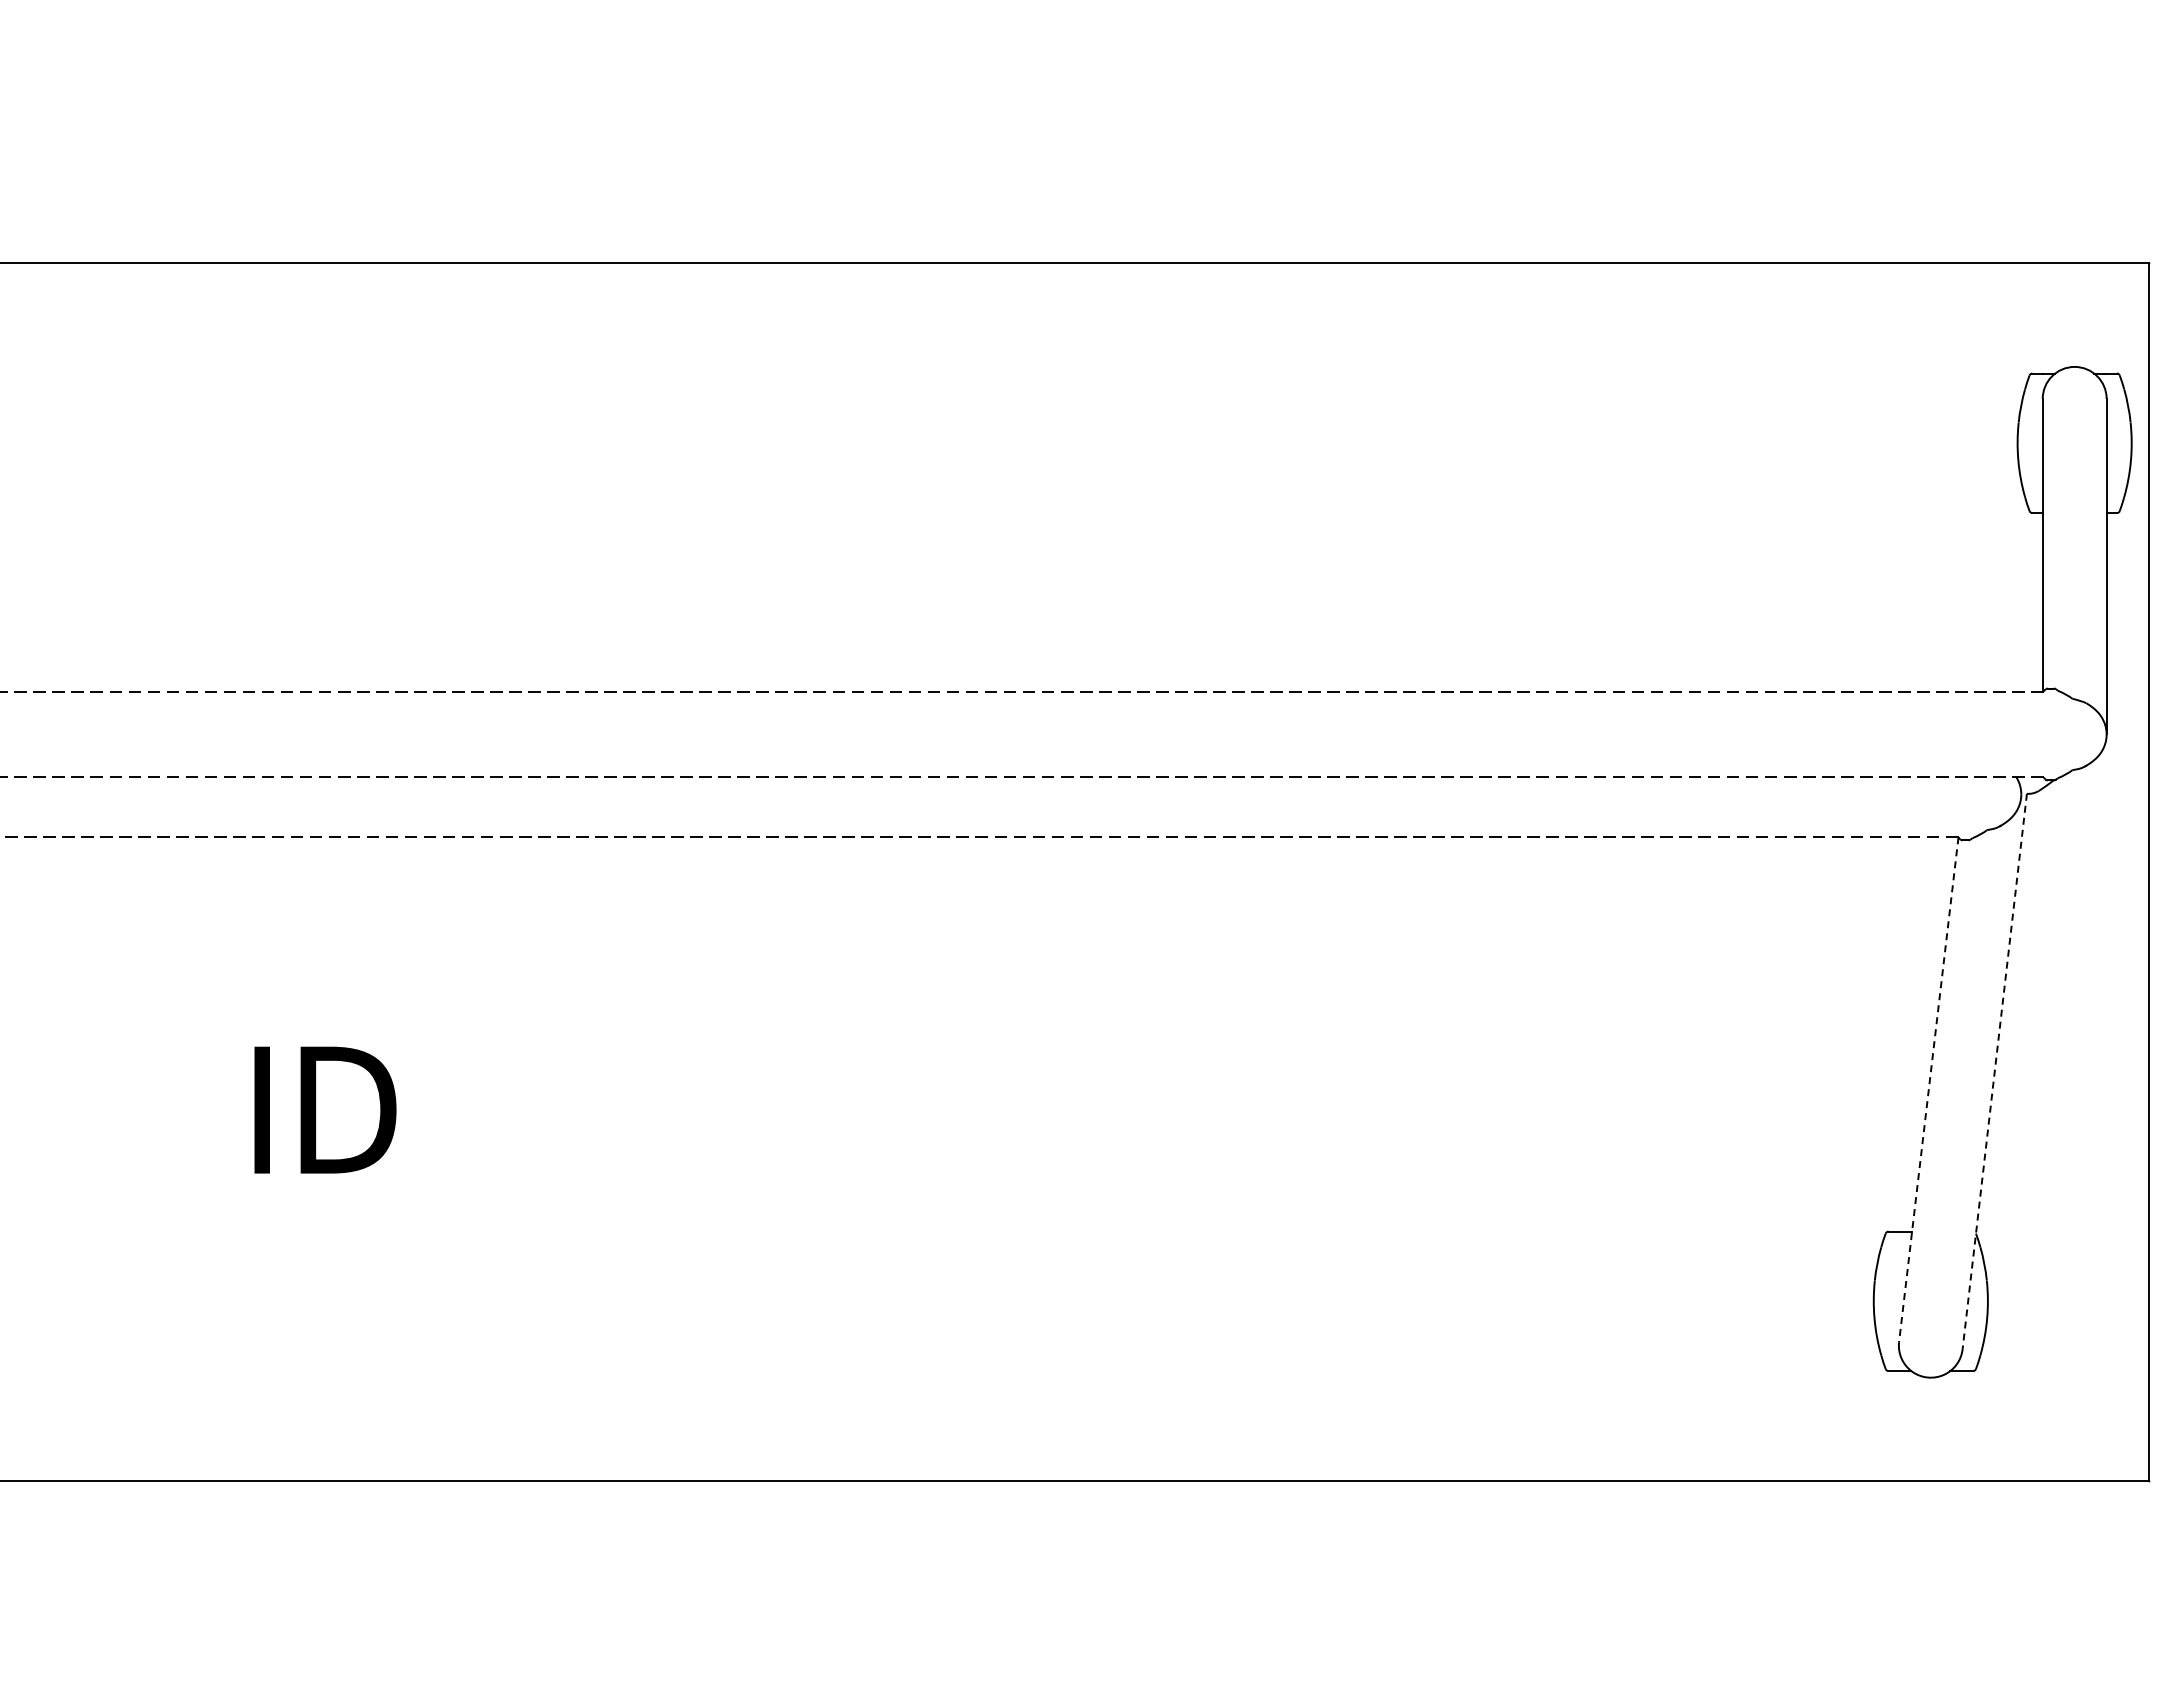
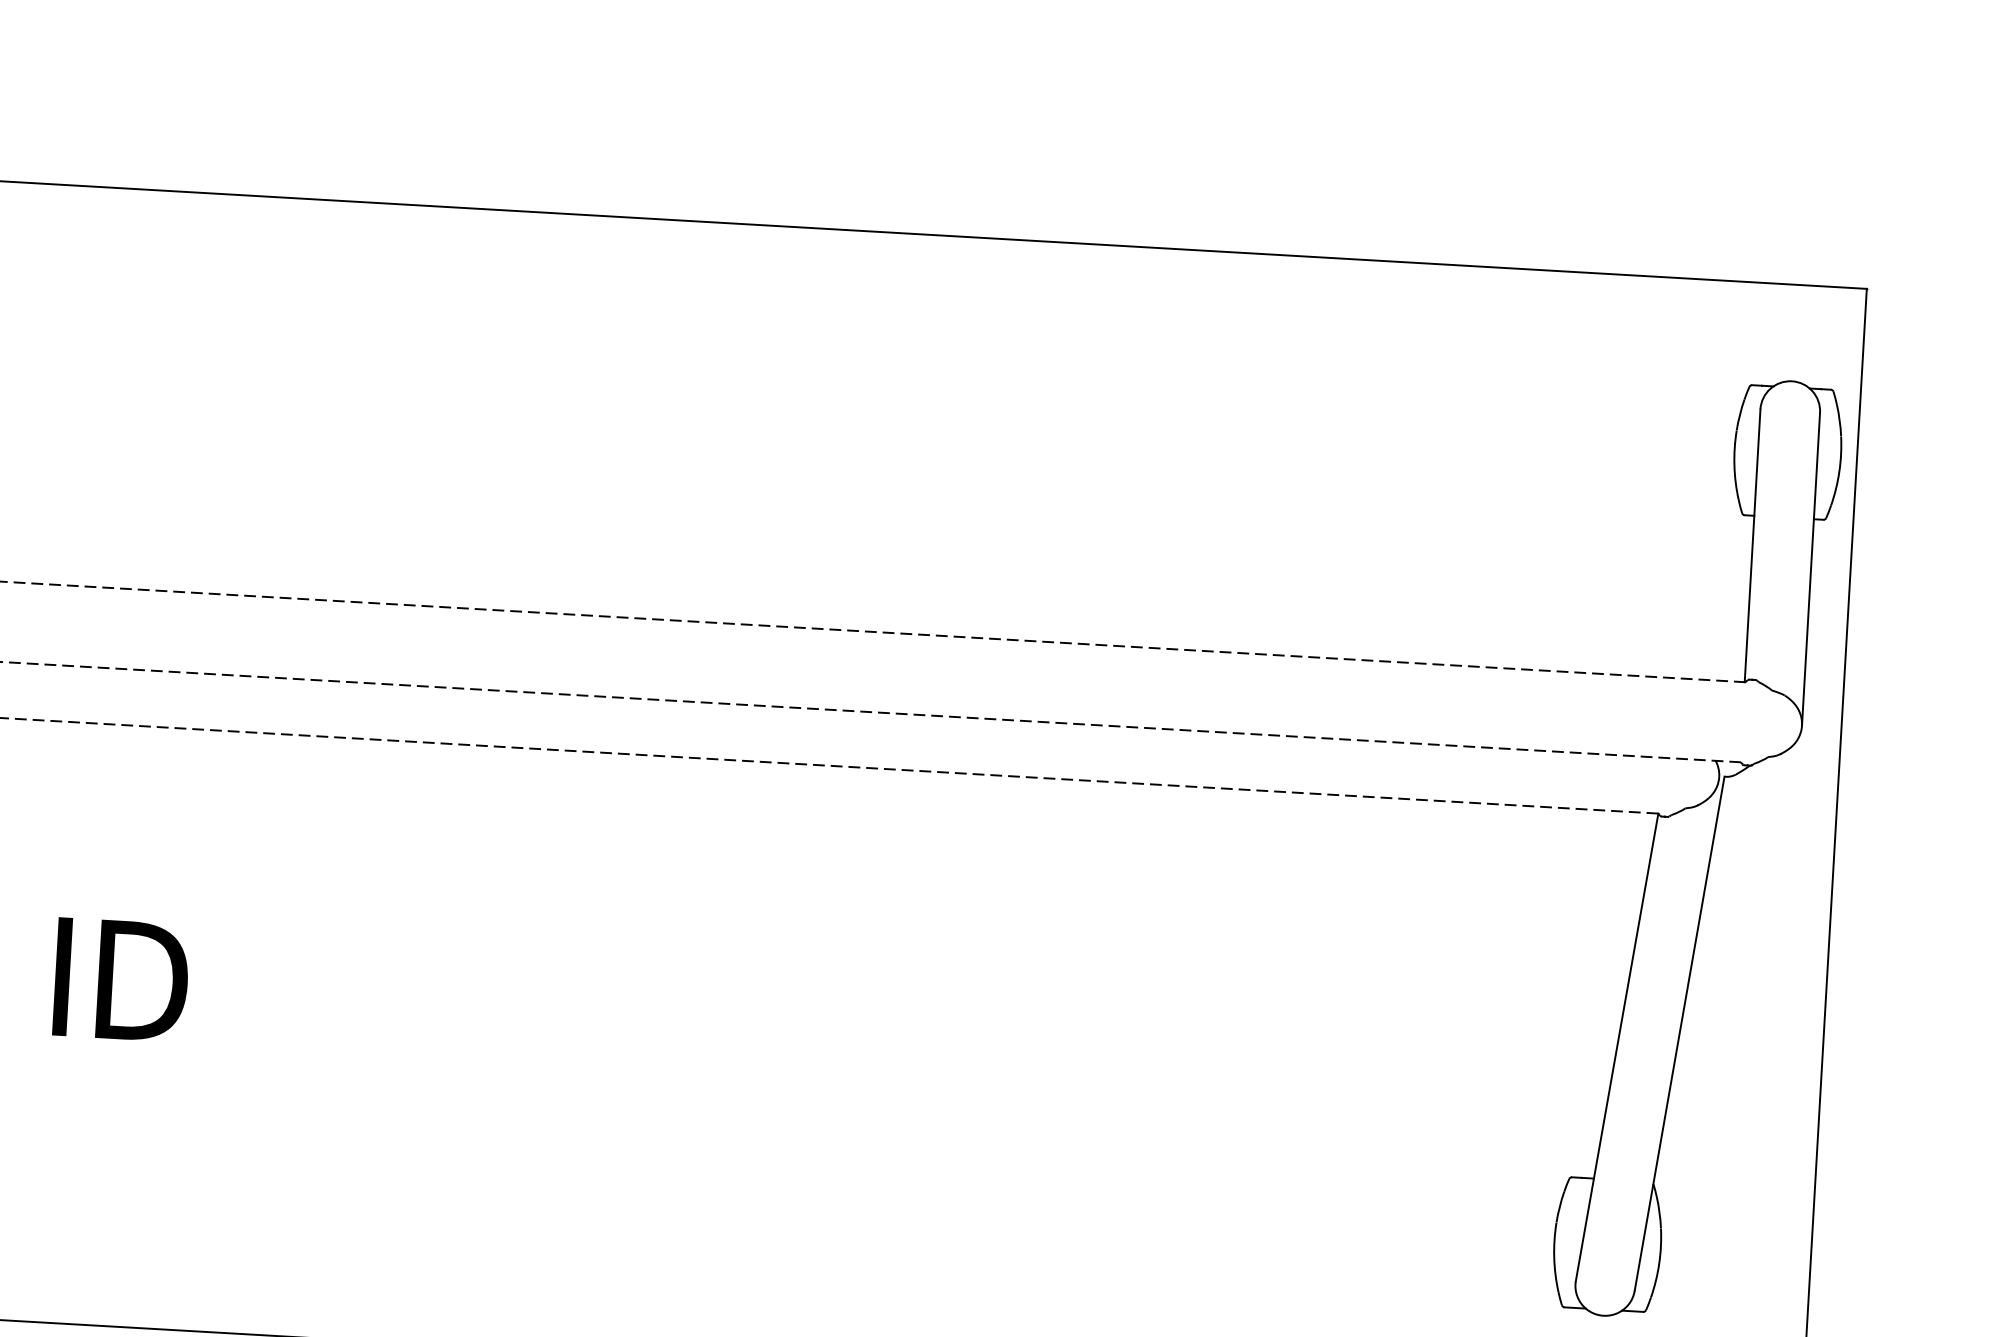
line: (1994, 1071) -> (1679, 1033), dashed -> solid
line: (1928, 1090) -> (1616, 1047), dashed -> solid

